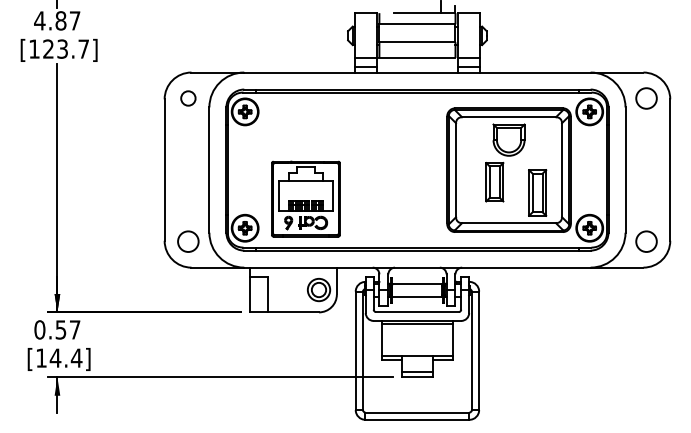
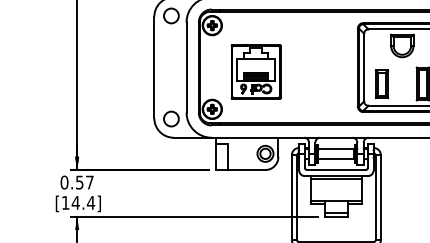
circle: (188, 98) -> (171, 15), size x1.43
part: (494, 182) -> (381, 84), moved
part: (305, 198) -> (255, 71), moved

